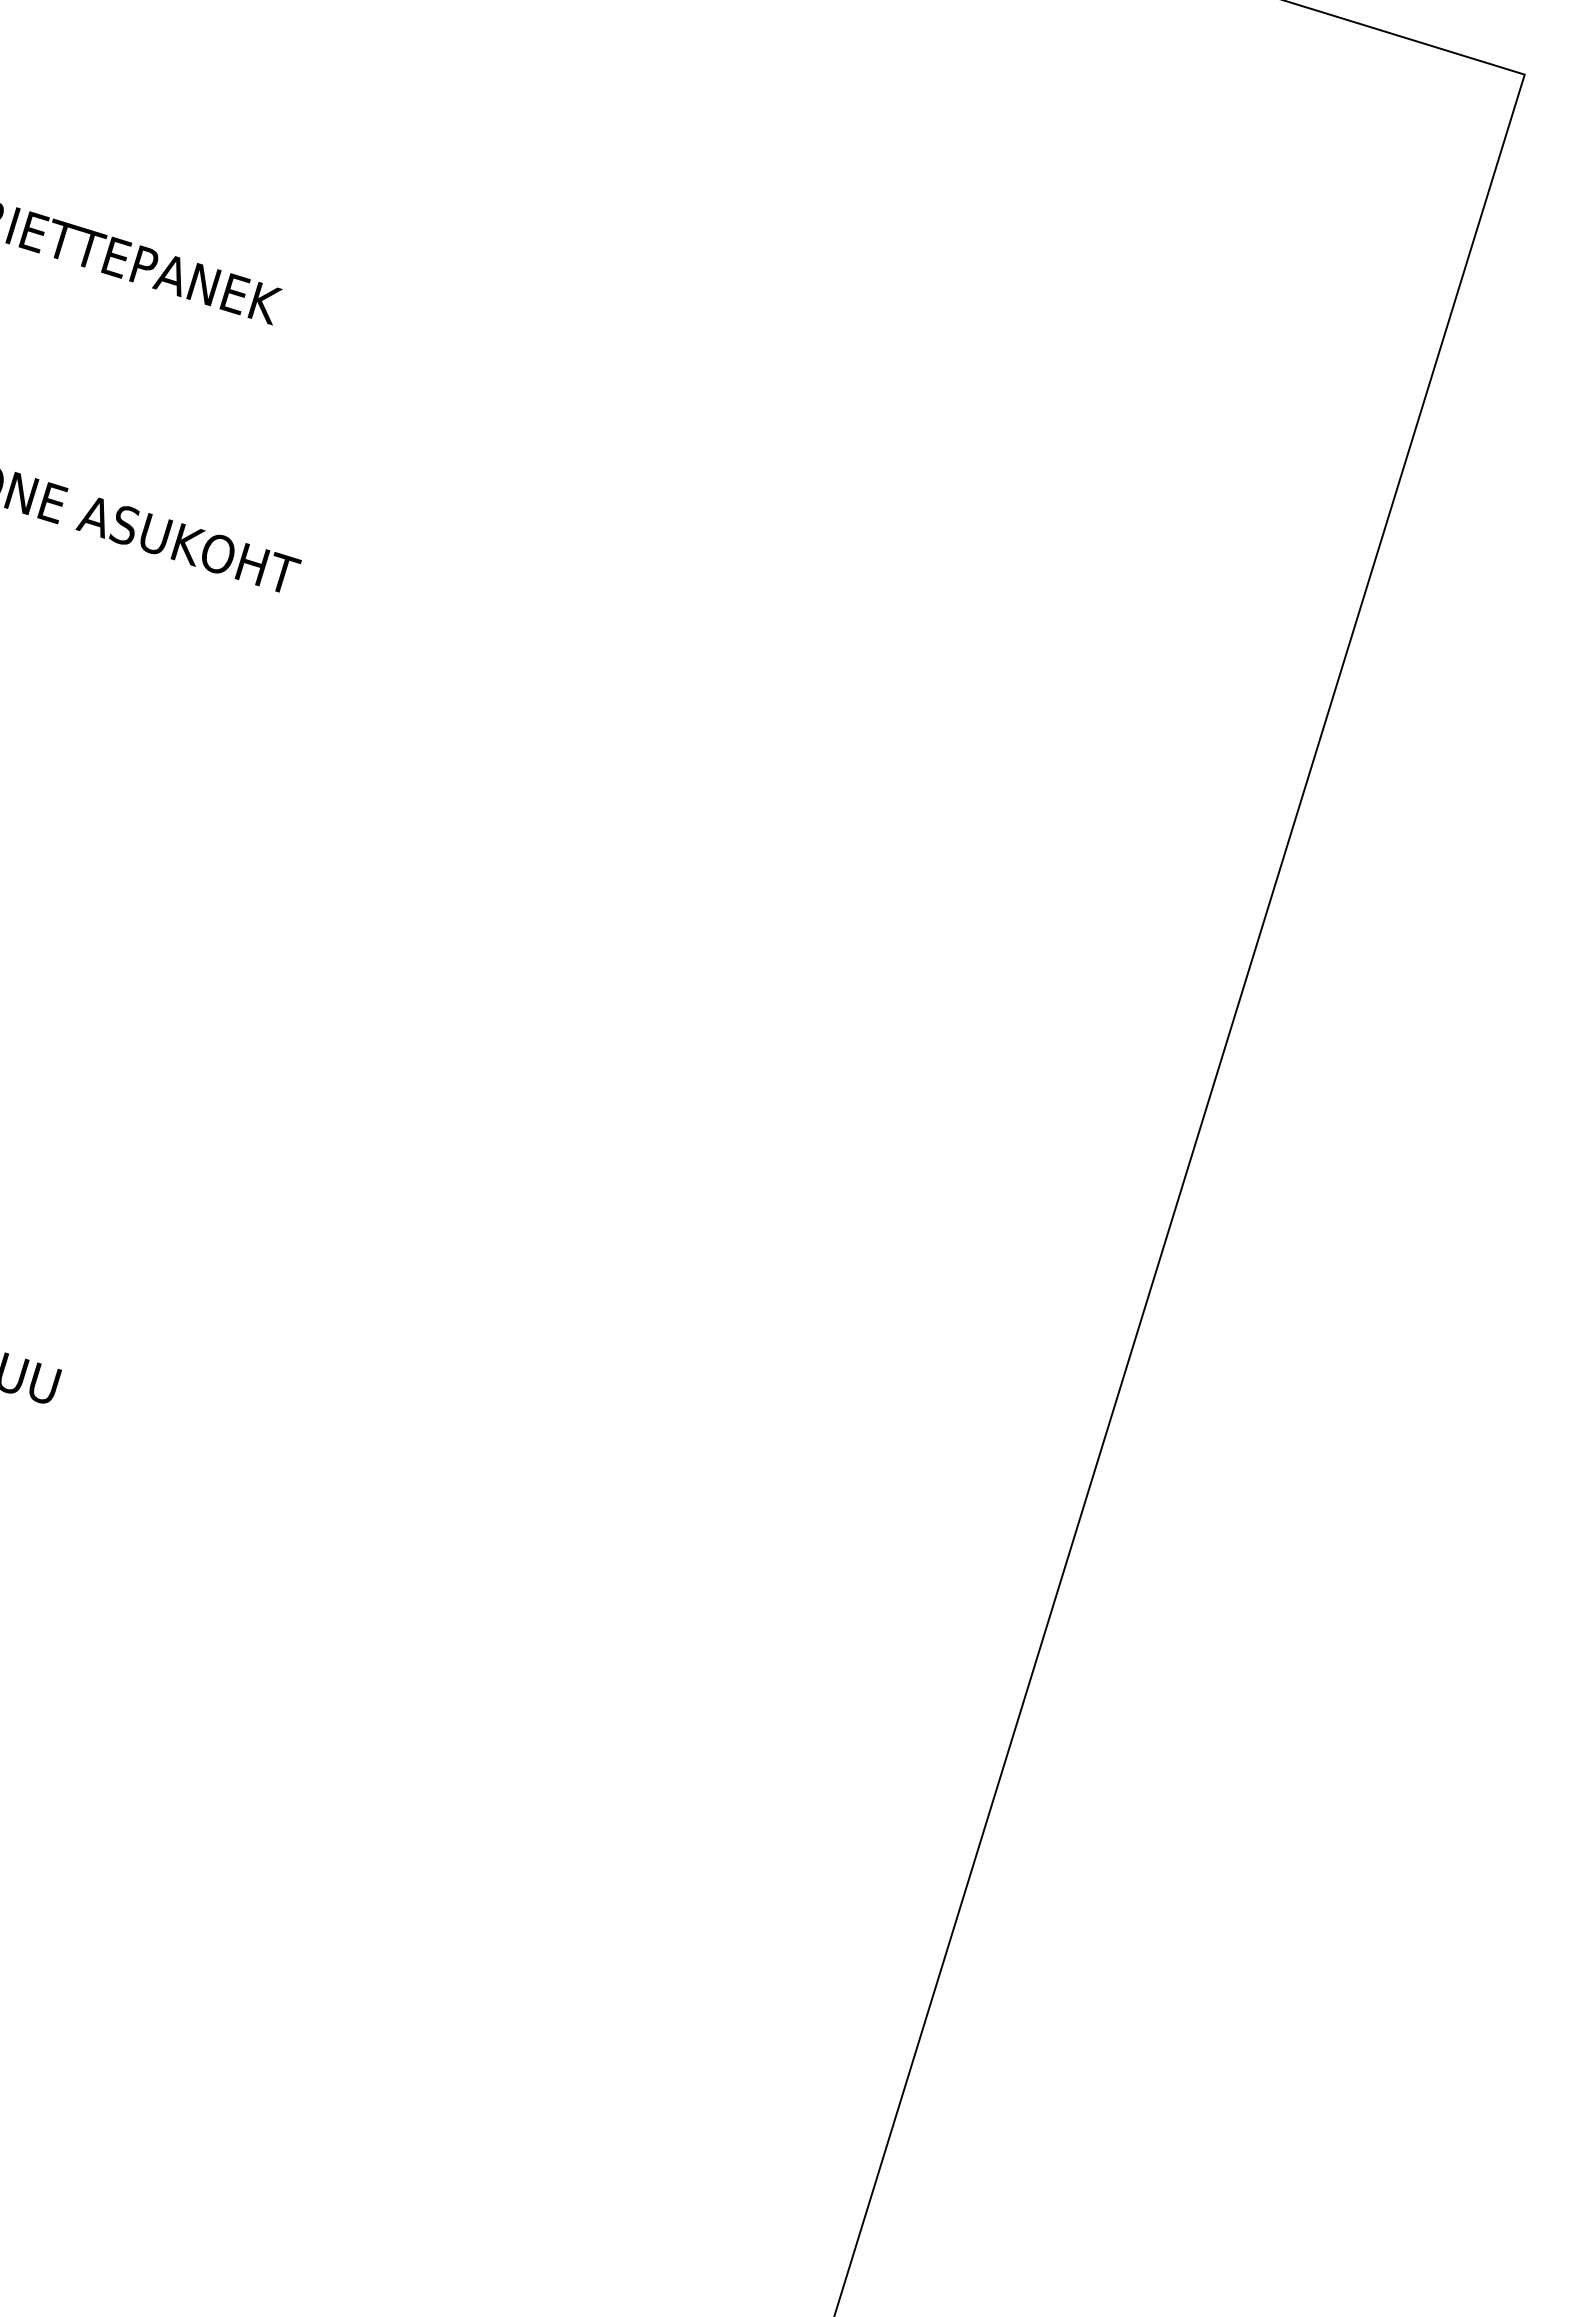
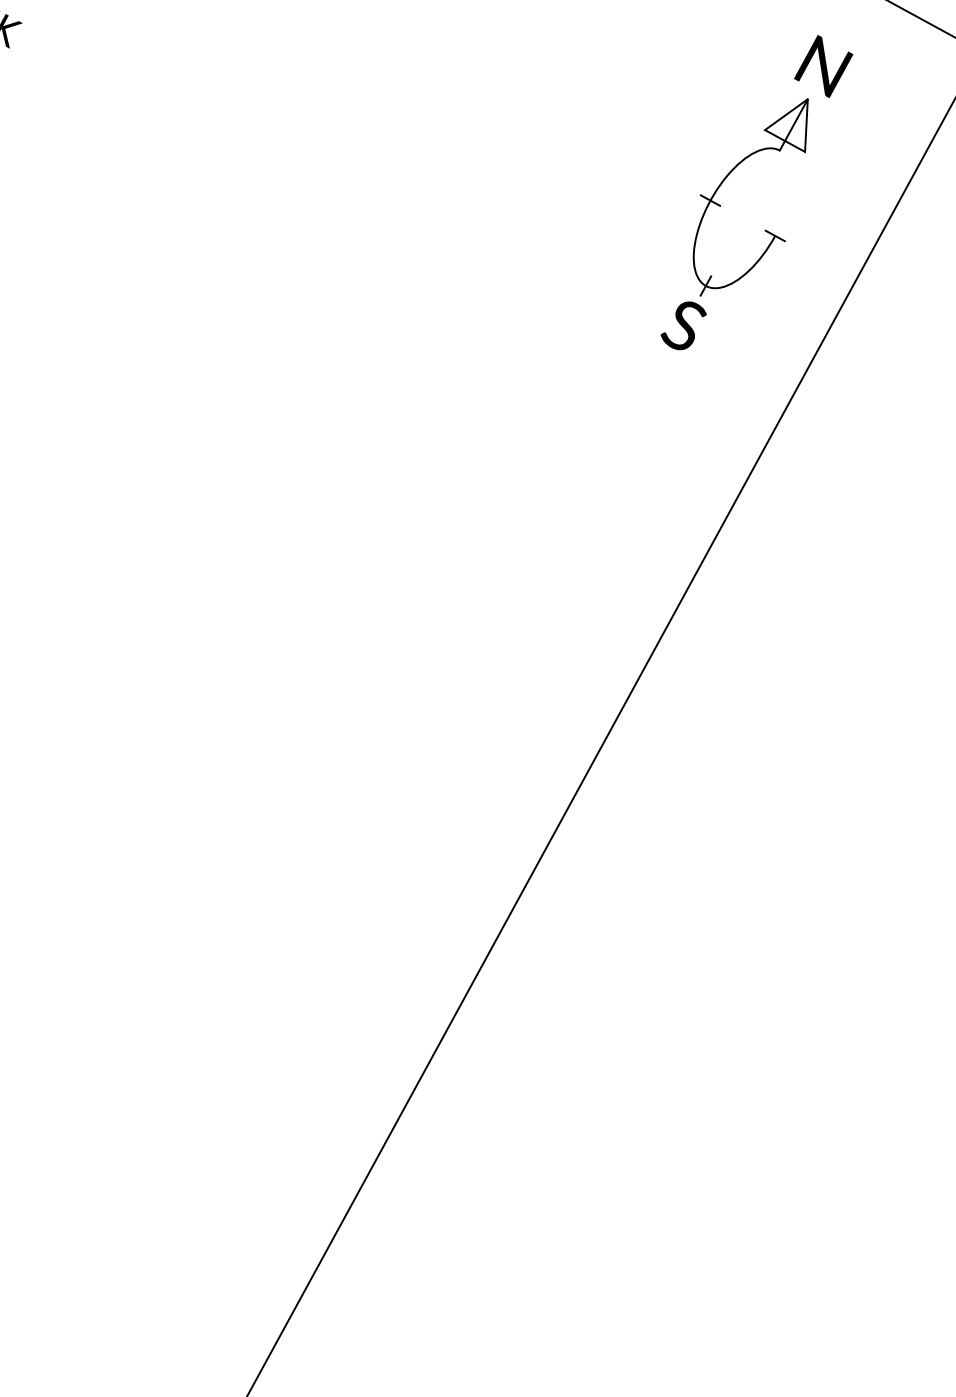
part: (1236, 293) -> (732, 171), added

